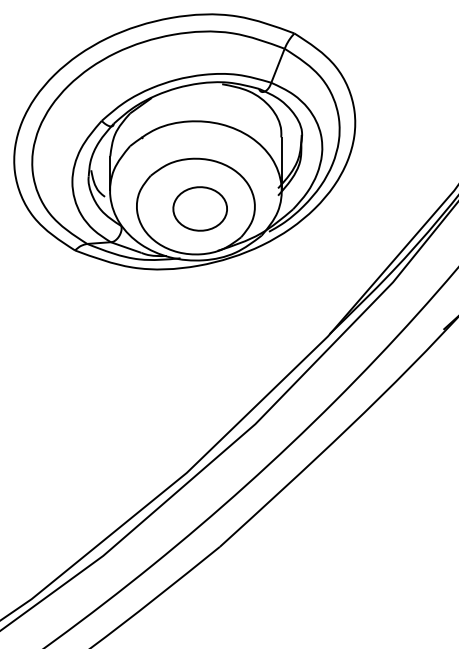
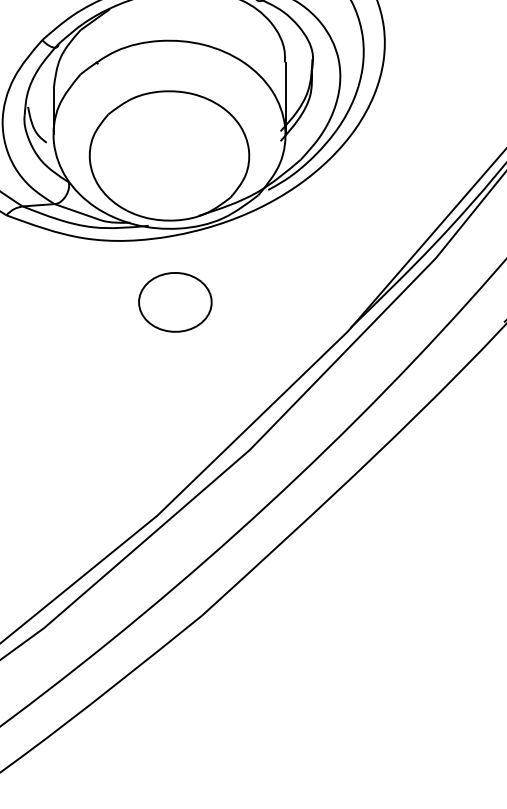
part: (199, 208) -> (174, 301), moved

